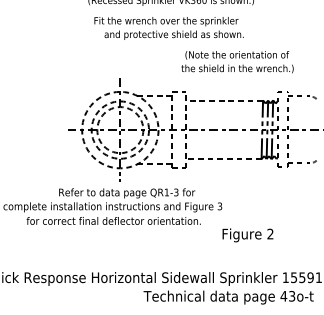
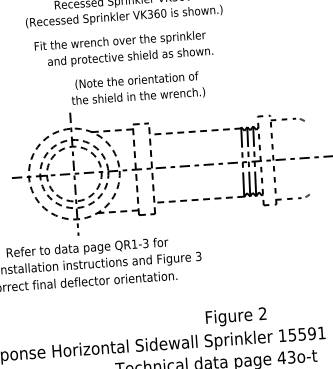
text: (237, 62) -> (137, 89), moved
text: (247, 235) -> (235, 317), moved

